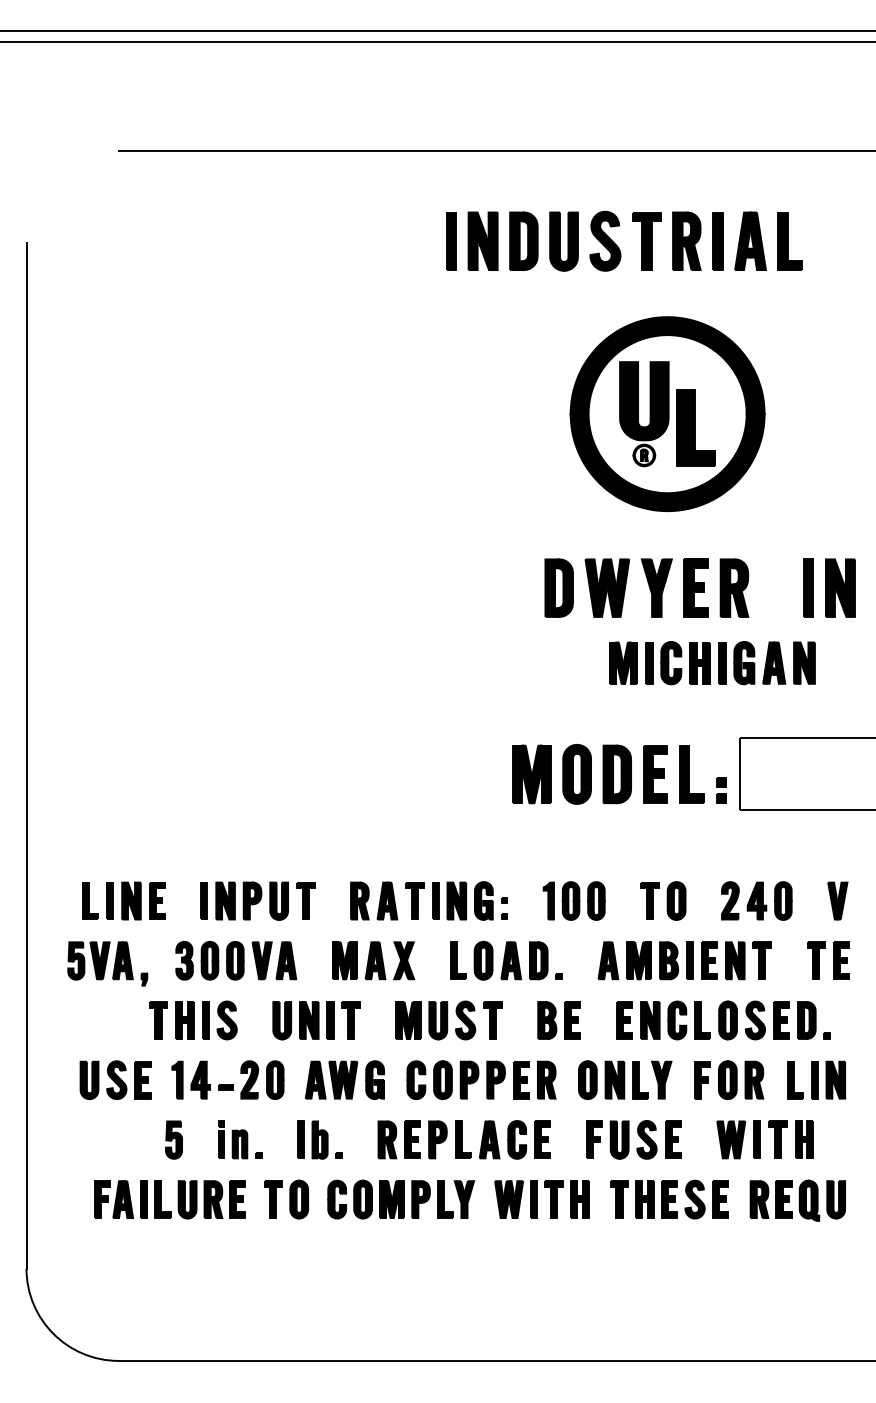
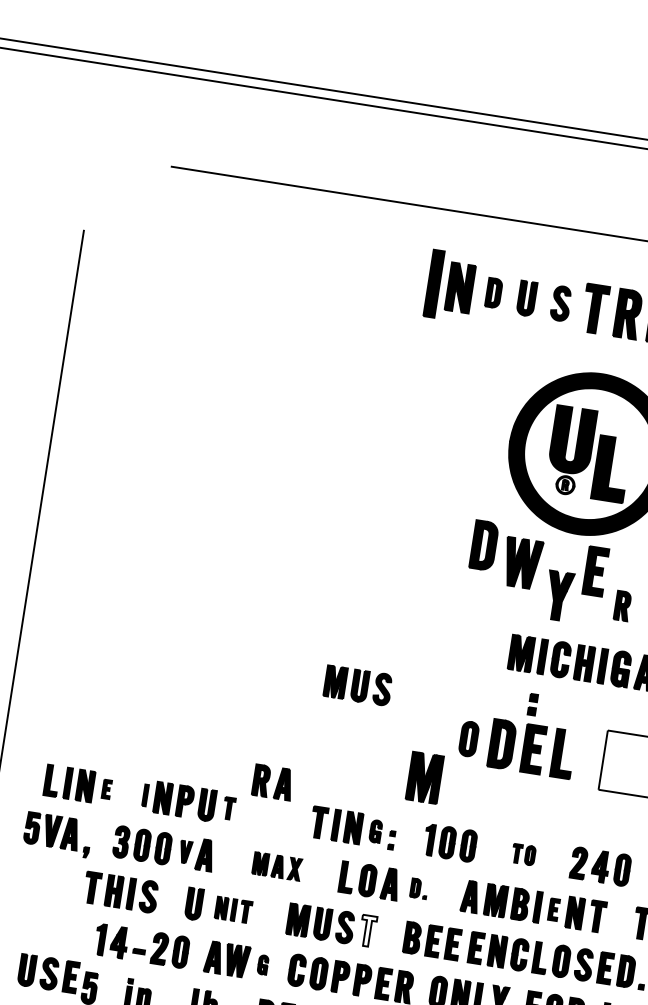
part: (523, 240) -> (493, 292), size x0.6
part: (605, 240) -> (561, 303), size x0.7
part: (451, 241) -> (434, 284), size x1.4
part: (563, 241) -> (526, 298), size x0.7
part: (558, 587) -> (483, 544), moved
part: (606, 587) -> (521, 562), moved
part: (695, 587) -> (595, 570), moved
part: (734, 587) -> (622, 605), size x0.6
part: (435, 731) -> (357, 685), added
part: (576, 773) -> (468, 738), size x0.7
part: (531, 774) -> (424, 777), moved
part: (721, 790) -> (532, 704), moved
part: (157, 900) -> (107, 788), size x0.6
part: (203, 900) -> (144, 794), size x0.7
part: (305, 900) -> (228, 808), size x0.7
part: (374, 900) -> (273, 782), moved
part: (483, 900) -> (375, 831), size x0.7
part: (663, 900) -> (523, 854), size x0.6
part: (261, 960) -> (184, 851), size x0.7
part: (373, 960) -> (277, 866), size x0.7
part: (545, 960) -> (418, 888), size x0.6
part: (709, 960) -> (554, 909), size x0.7
part: (329, 1020) -> (233, 910), size x0.7
fill: (492, 1020) -> (367, 931), removed
part: (596, 1020) -> (453, 944), added
part: (374, 1079) -> (262, 964), size x0.6
part: (115, 1080) -> (48, 973), moved

